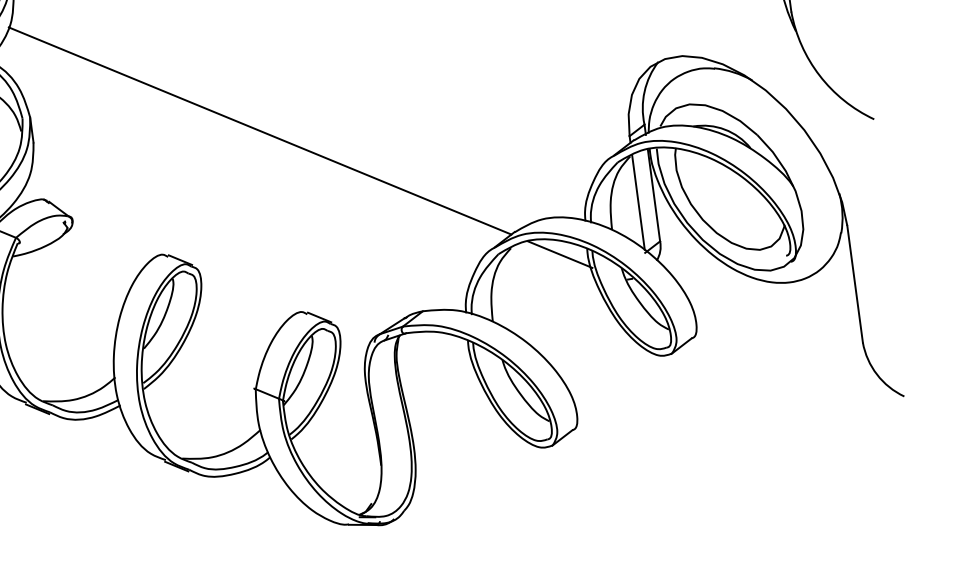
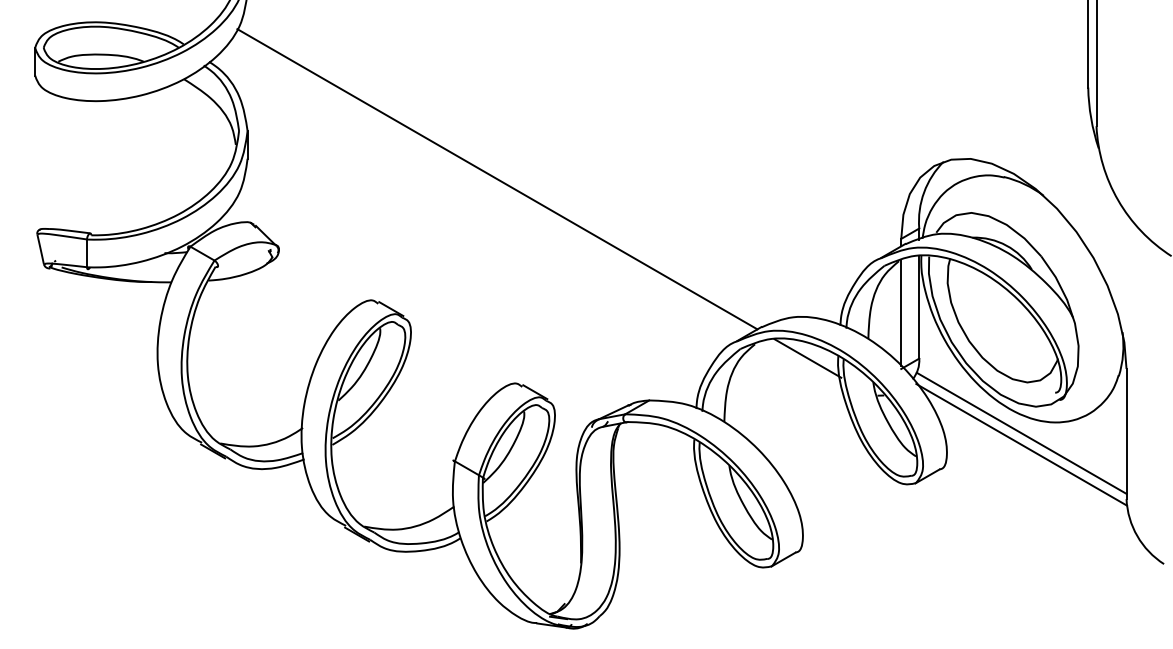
line: (760, 295) -> (1021, 432), added
line: (762, 306) -> (1021, 444), added

